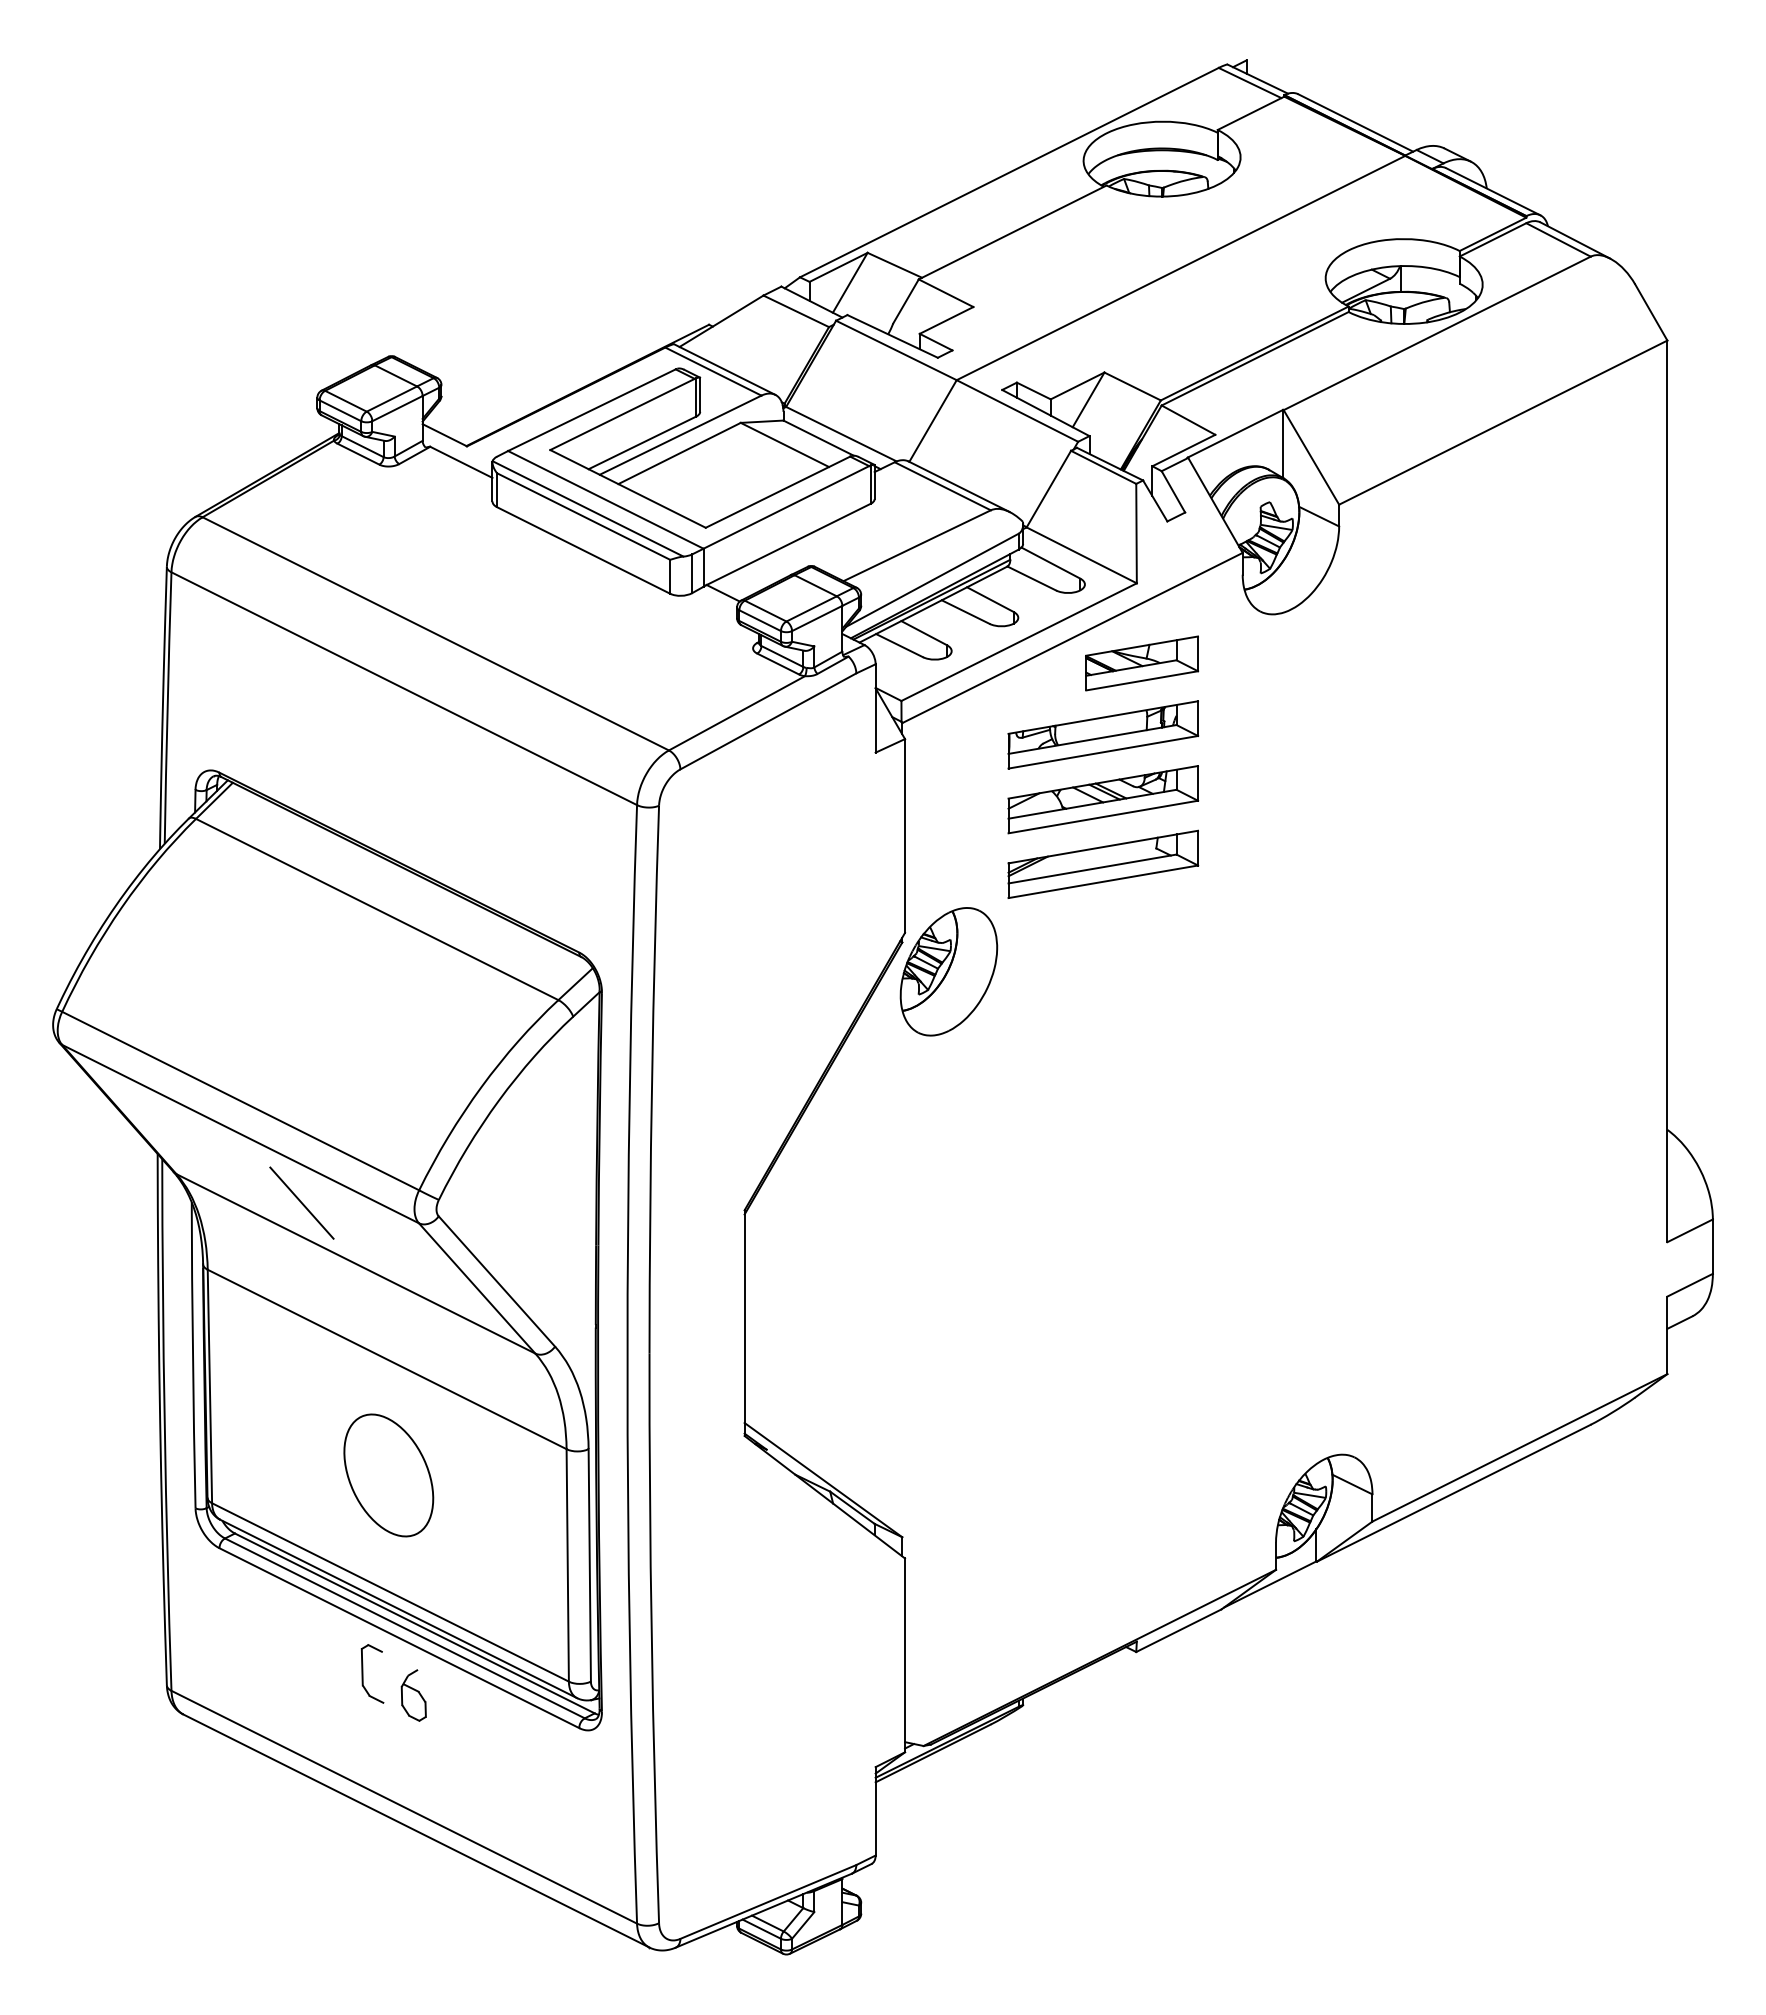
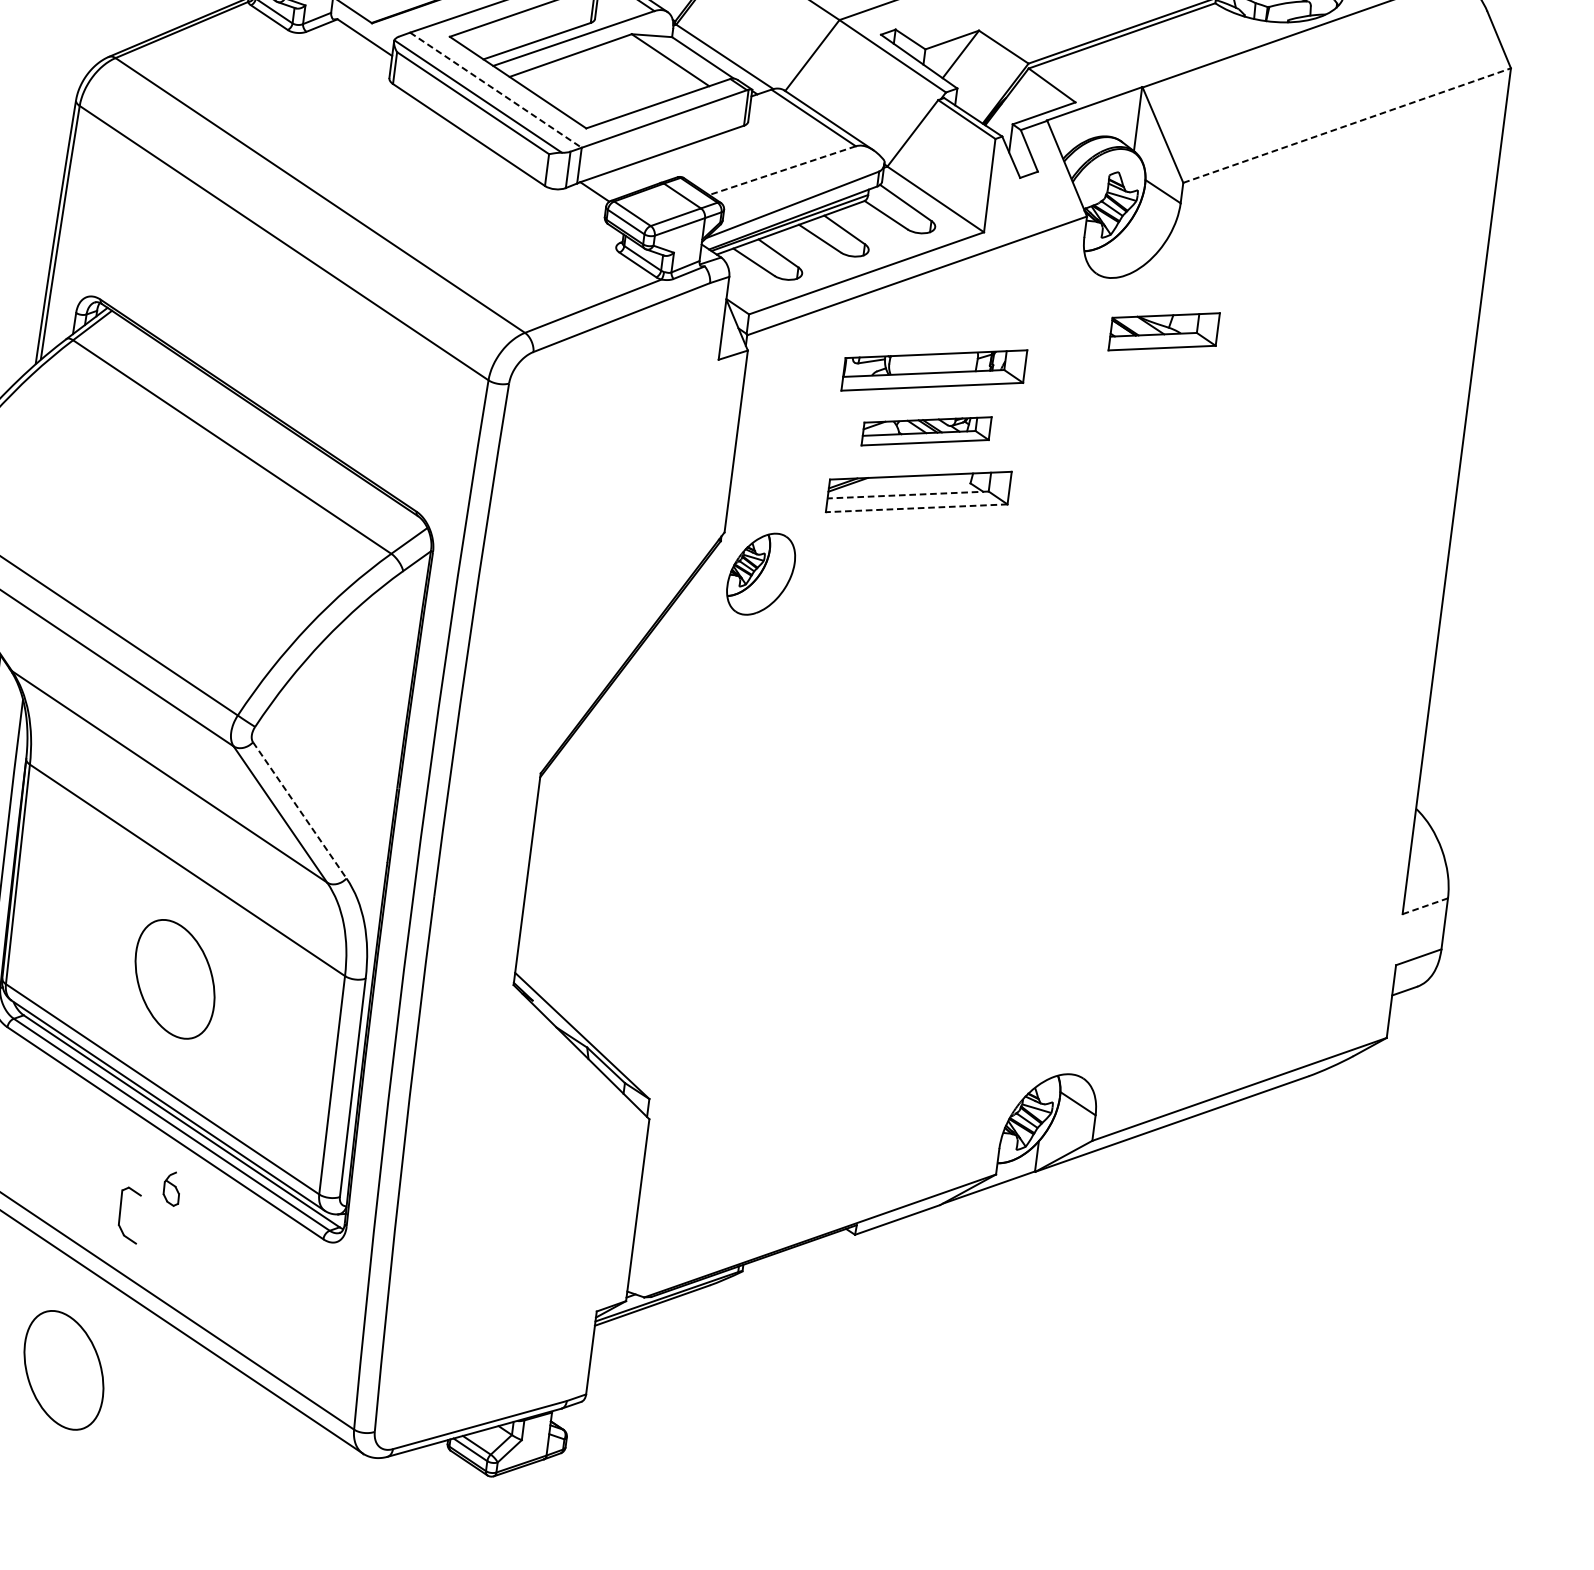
line: (1503, 422) -> (1347, 125), solid -> dashed
line: (606, 500) -> (496, 90), solid -> dashed
line: (917, 545) -> (782, 170), solid -> dashed
part: (1142, 663) -> (1164, 331), moved
part: (1103, 799) -> (926, 431), size x0.7
line: (1092, 869) -> (908, 495), solid -> dashed
line: (1102, 881) -> (916, 507), solid -> dashed
part: (948, 971) -> (760, 573), size x0.7
line: (301, 1202) -> (125, 712), removed
line: (1690, 1230) -> (1425, 905), solid -> dashed
line: (497, 1281) -> (300, 810), solid -> dashed
part: (363, 1673) -> (120, 1213), moved
part: (413, 1695) -> (171, 1188), size x0.7
part: (324, 1900) -> (63, 1370), added

